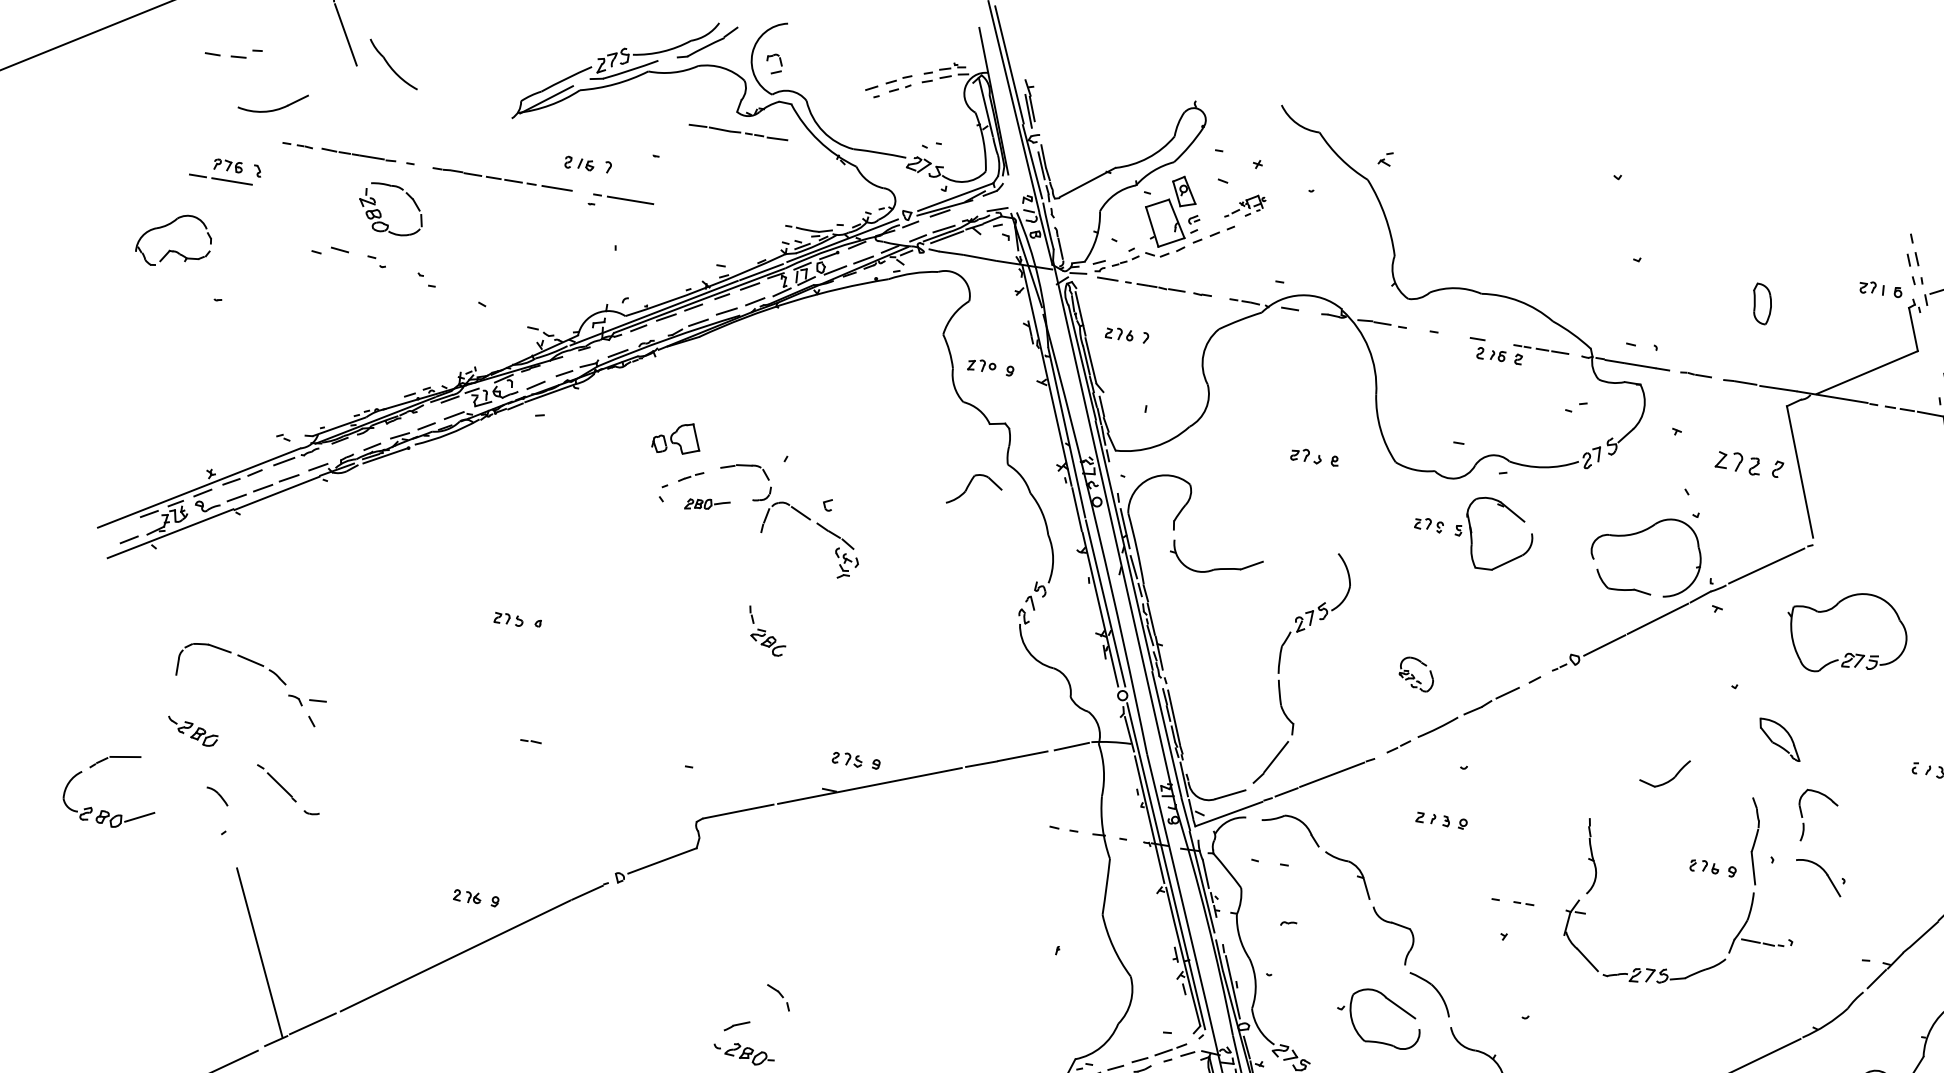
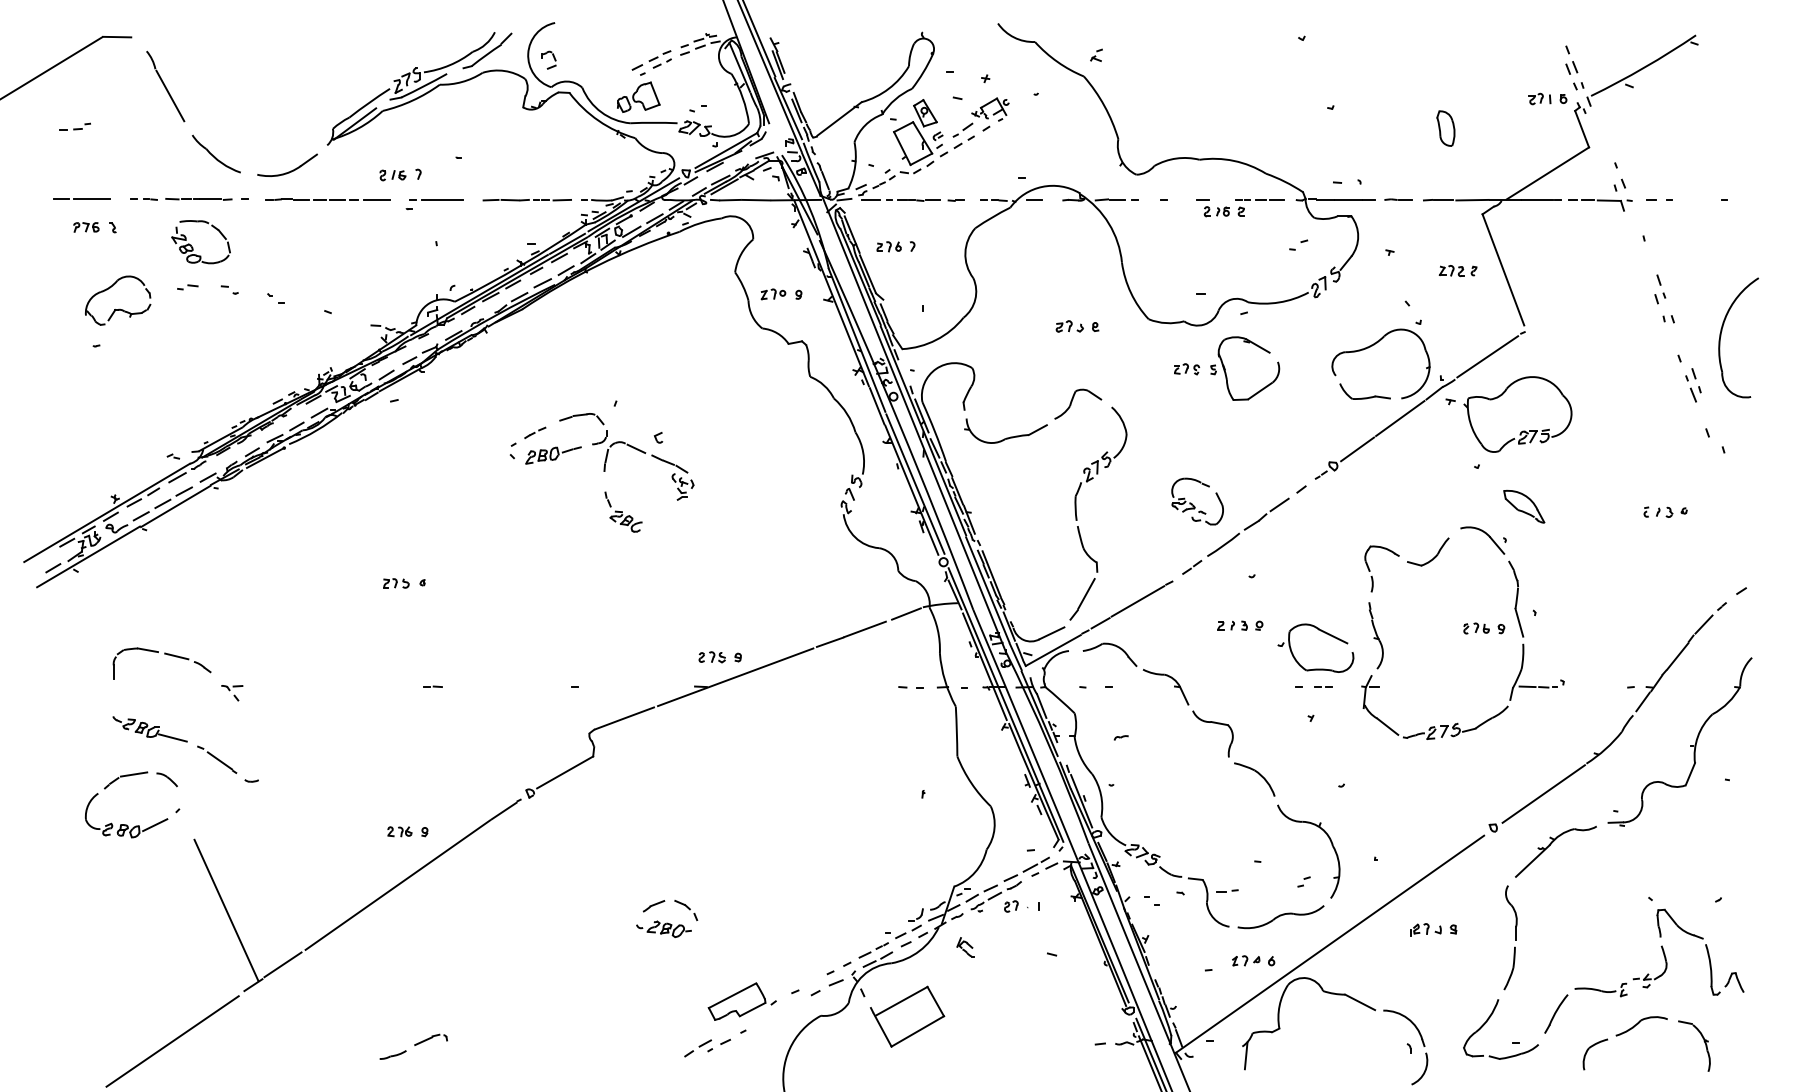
part: (233, 51) -> (74, 126), size x0.62
part: (393, 63) -> (216, 153), moved
part: (275, 108) -> (290, 170), moved
line: (737, 132) -> (526, 200), moved
line: (220, 178) -> (81, 198), moved
part: (1245, 206) -> (980, 117), size x1.67
part: (381, 214) -> (193, 247), moved
part: (174, 250) -> (119, 308), moved
part: (330, 251) -> (187, 287), size x0.62
part: (677, 437) -> (638, 96), moved
part: (1748, 465) -> (1457, 271), size x0.62
part: (968, 487) -> (1072, 402), moved
part: (707, 505) -> (553, 455), size x1.43
part: (766, 630) -> (623, 511), moved
part: (1848, 652) -> (1522, 430), moved
part: (1416, 674) -> (1197, 501), size x1.67
part: (306, 712) -> (232, 693), size x0.62
line: (231, 750) -> (172, 737), added
part: (107, 811) -> (126, 824), moved
part: (1803, 816) -> (1370, 570), moved
part: (1822, 871) -> (1485, 534), moved
part: (778, 997) -> (686, 910), moved
part: (1389, 1001) -> (1322, 632), moved

